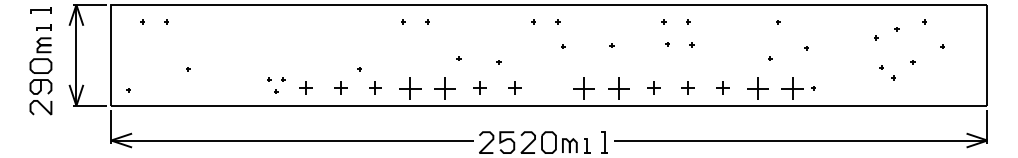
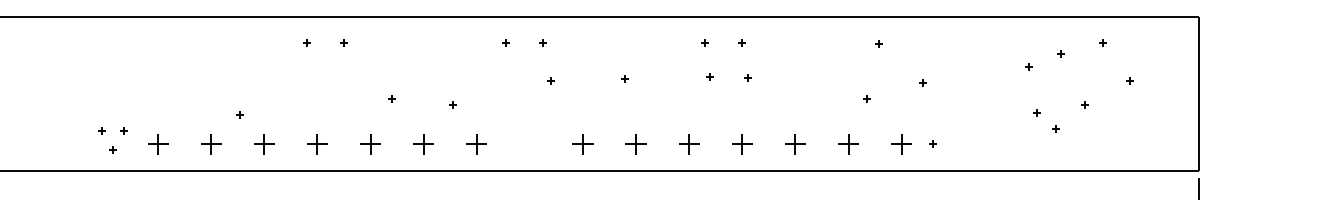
part: (409, 87) -> (316, 143), size x0.62
part: (444, 87) -> (369, 143), size x0.62
part: (583, 87) -> (582, 143), size x0.62
part: (618, 87) -> (635, 143), size x0.62
part: (757, 87) -> (847, 143), size x0.62
part: (792, 87) -> (901, 143), size x0.62

